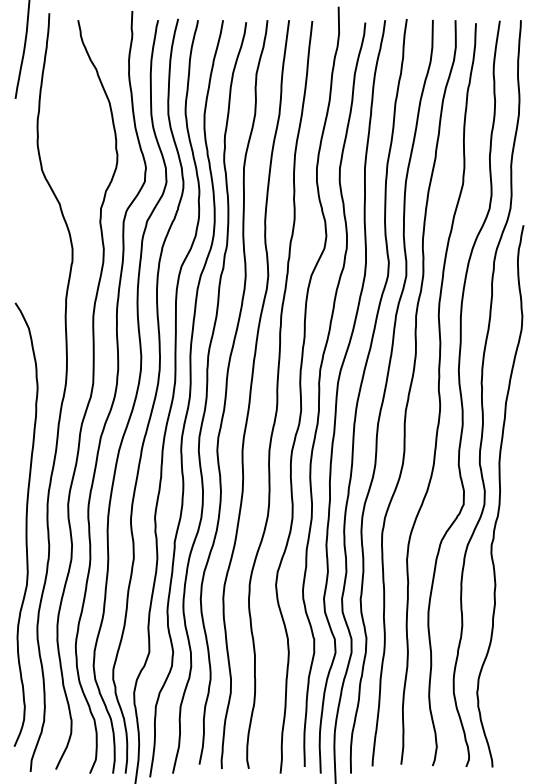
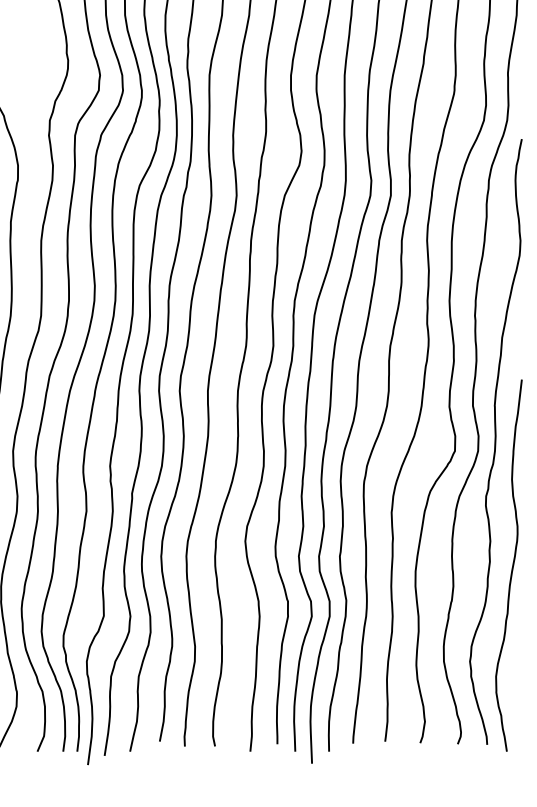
curve: (514, 607) -> (511, 566), added

